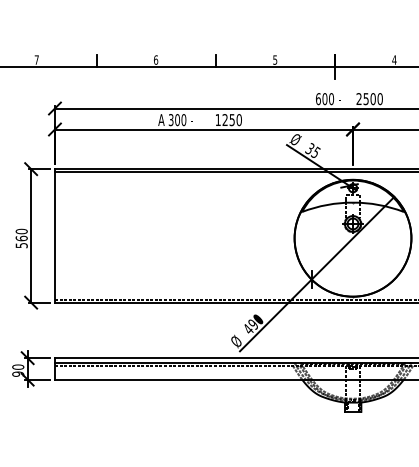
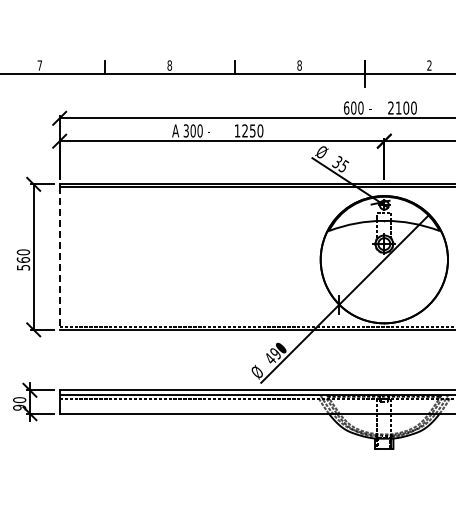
text: (155, 59) -> (169, 65), 6 -> 8
text: (275, 59) -> (299, 65), 5 -> 8
text: (394, 59) -> (429, 65), 4 -> 2
text: (366, 98) -> (398, 107), 2500 -> 2100
line: (54, 238) -> (59, 259), solid -> dashed

